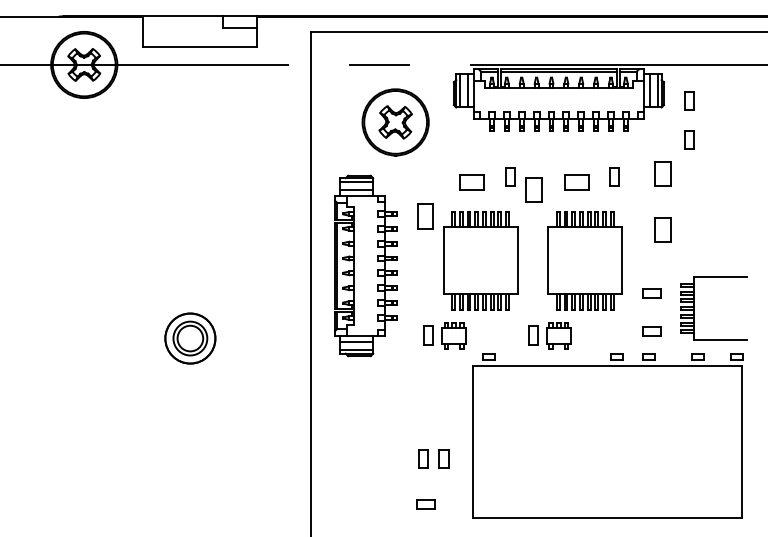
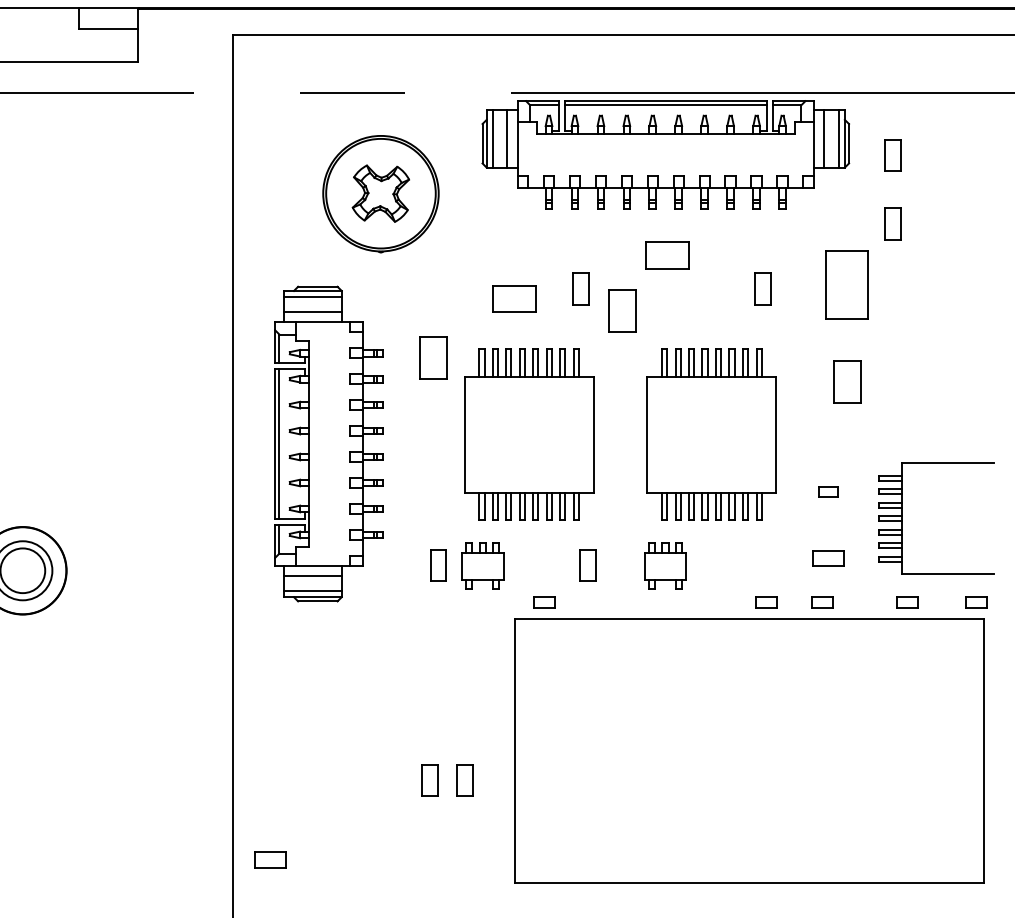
part: (662, 173) -> (846, 282), size x1.6
part: (576, 182) -> (666, 254), moved
part: (651, 293) -> (827, 492), size x0.6
part: (533, 335) -> (588, 565), moved
part: (425, 504) -> (269, 860), moved

